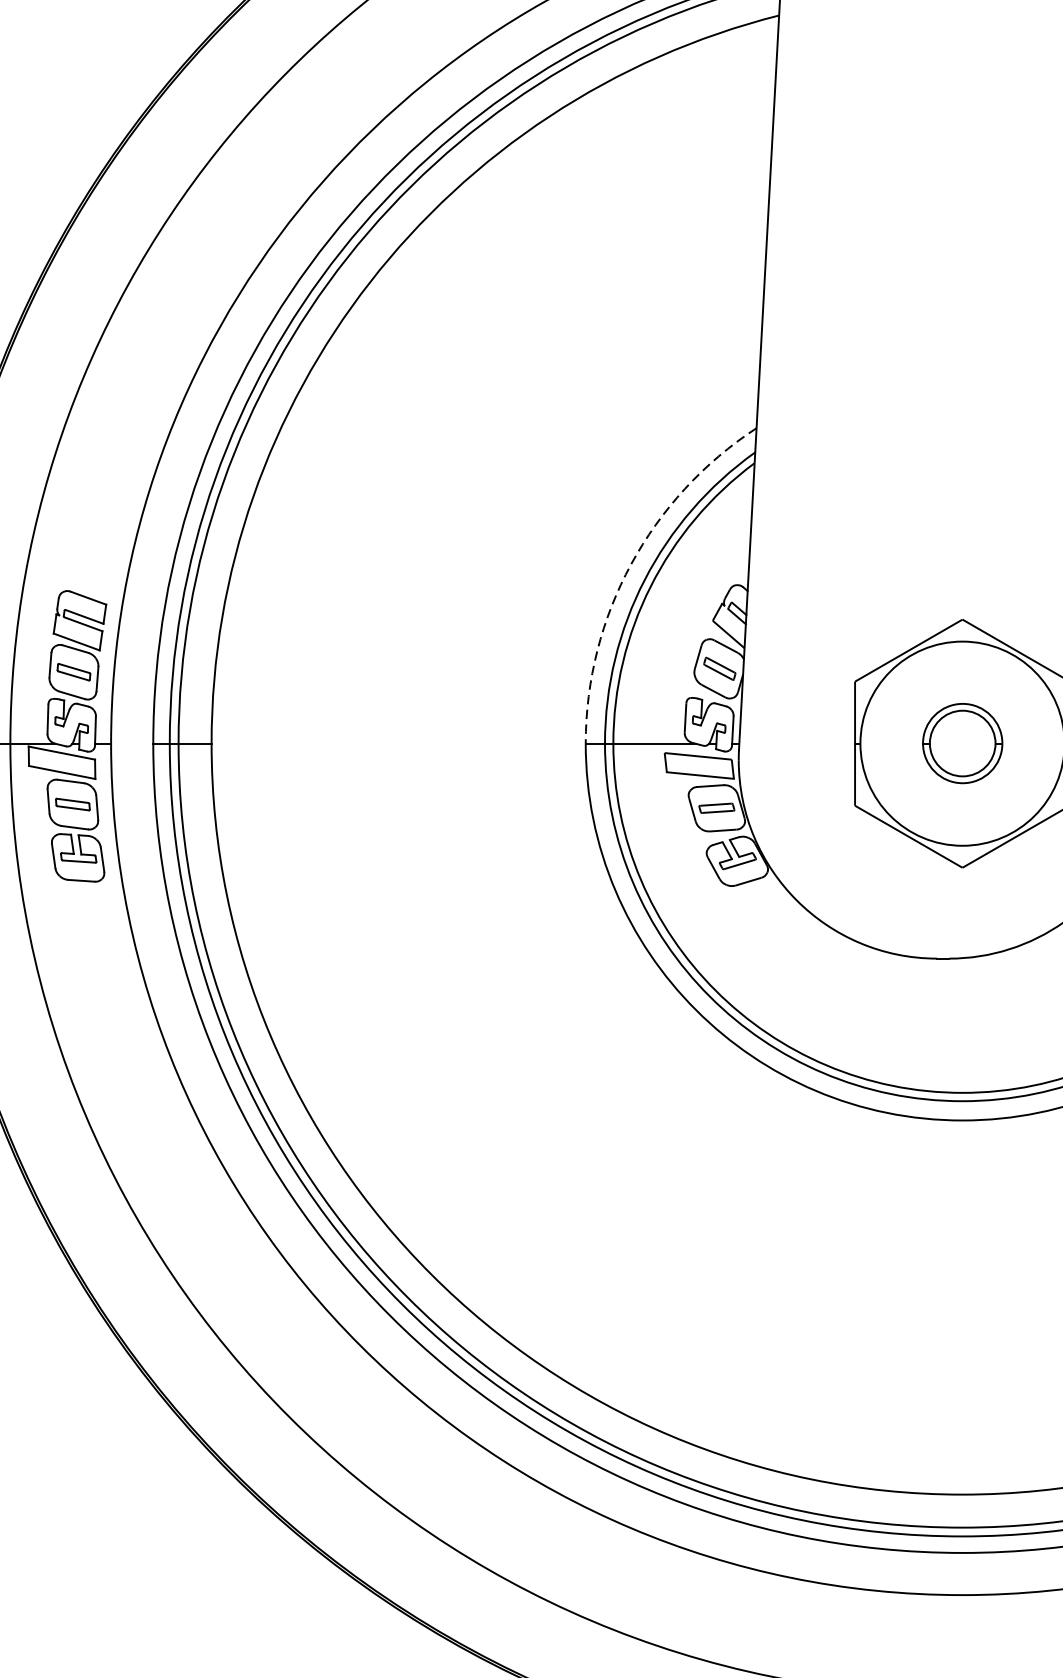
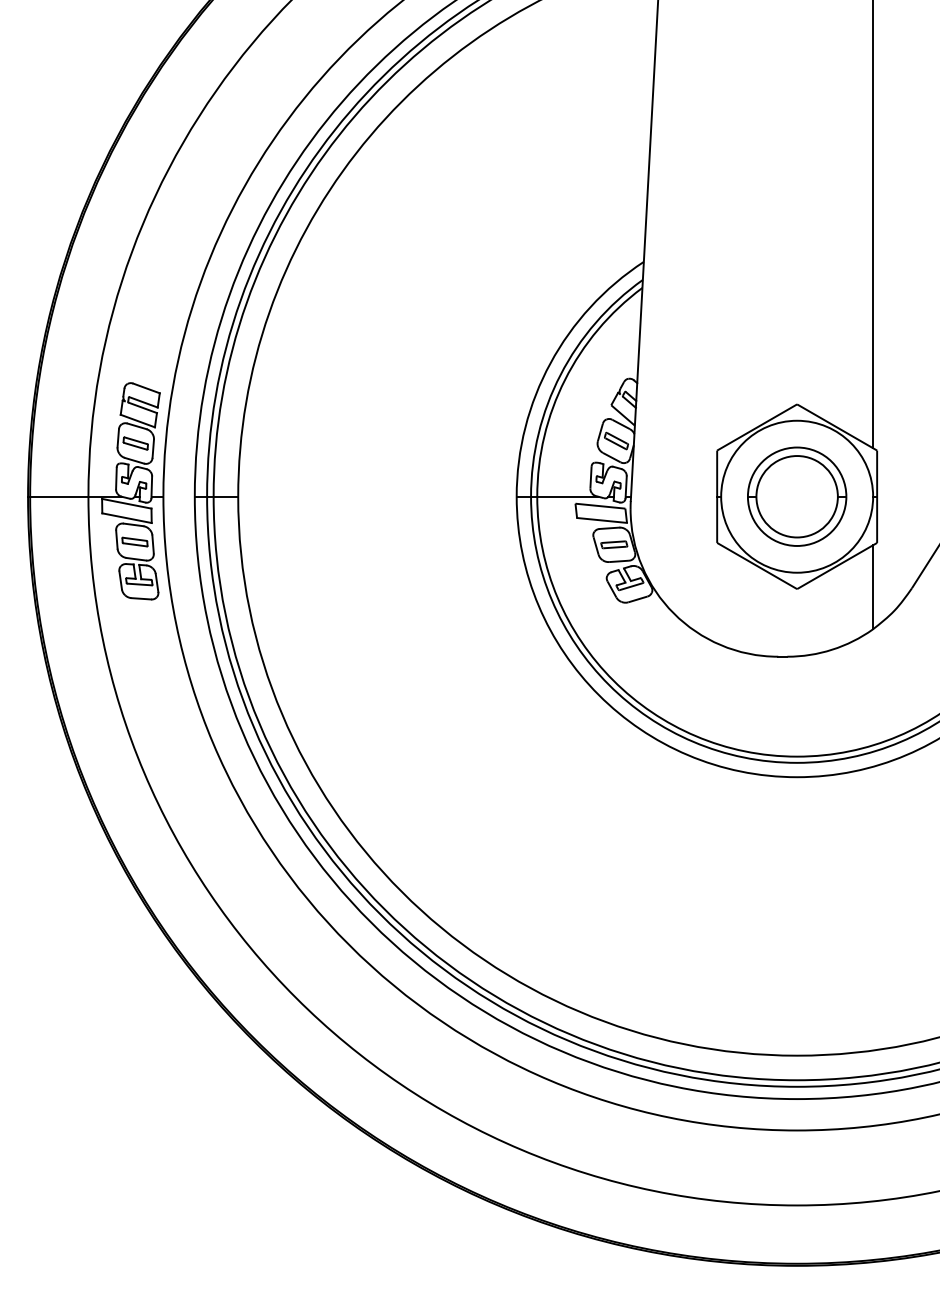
arc: (631, 564) -> (550, 363), dashed -> solid
part: (962, 743) -> (797, 496), size x1.67

